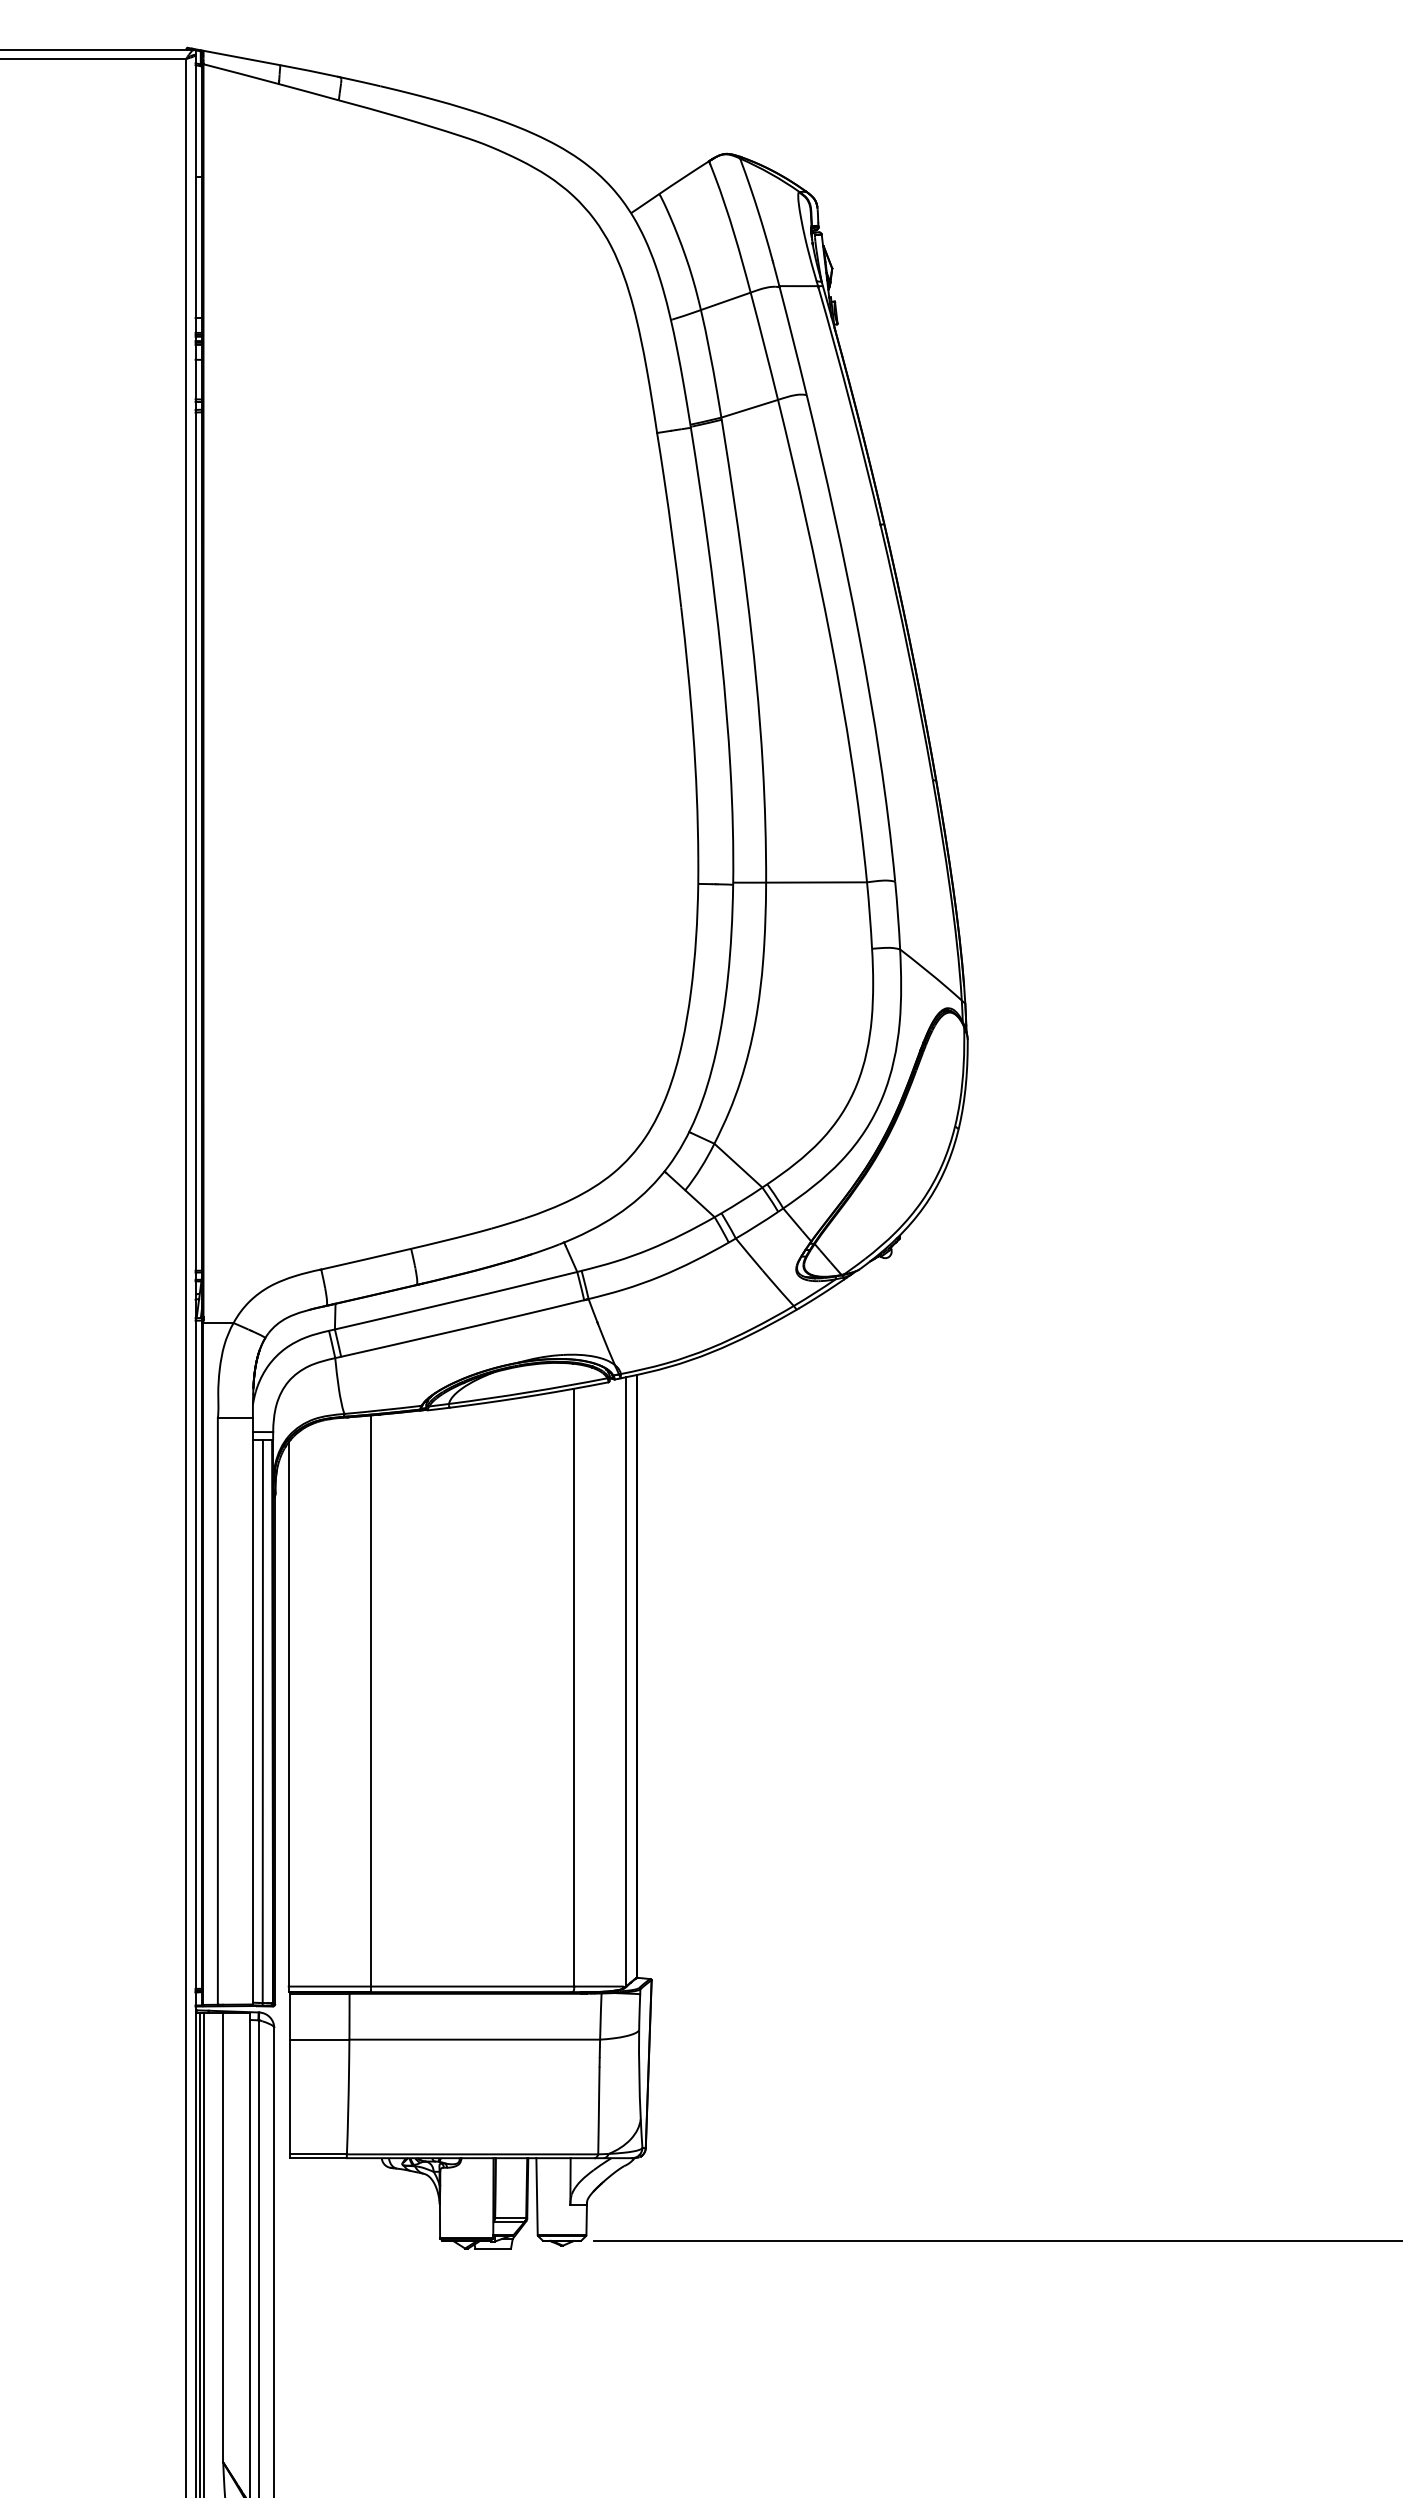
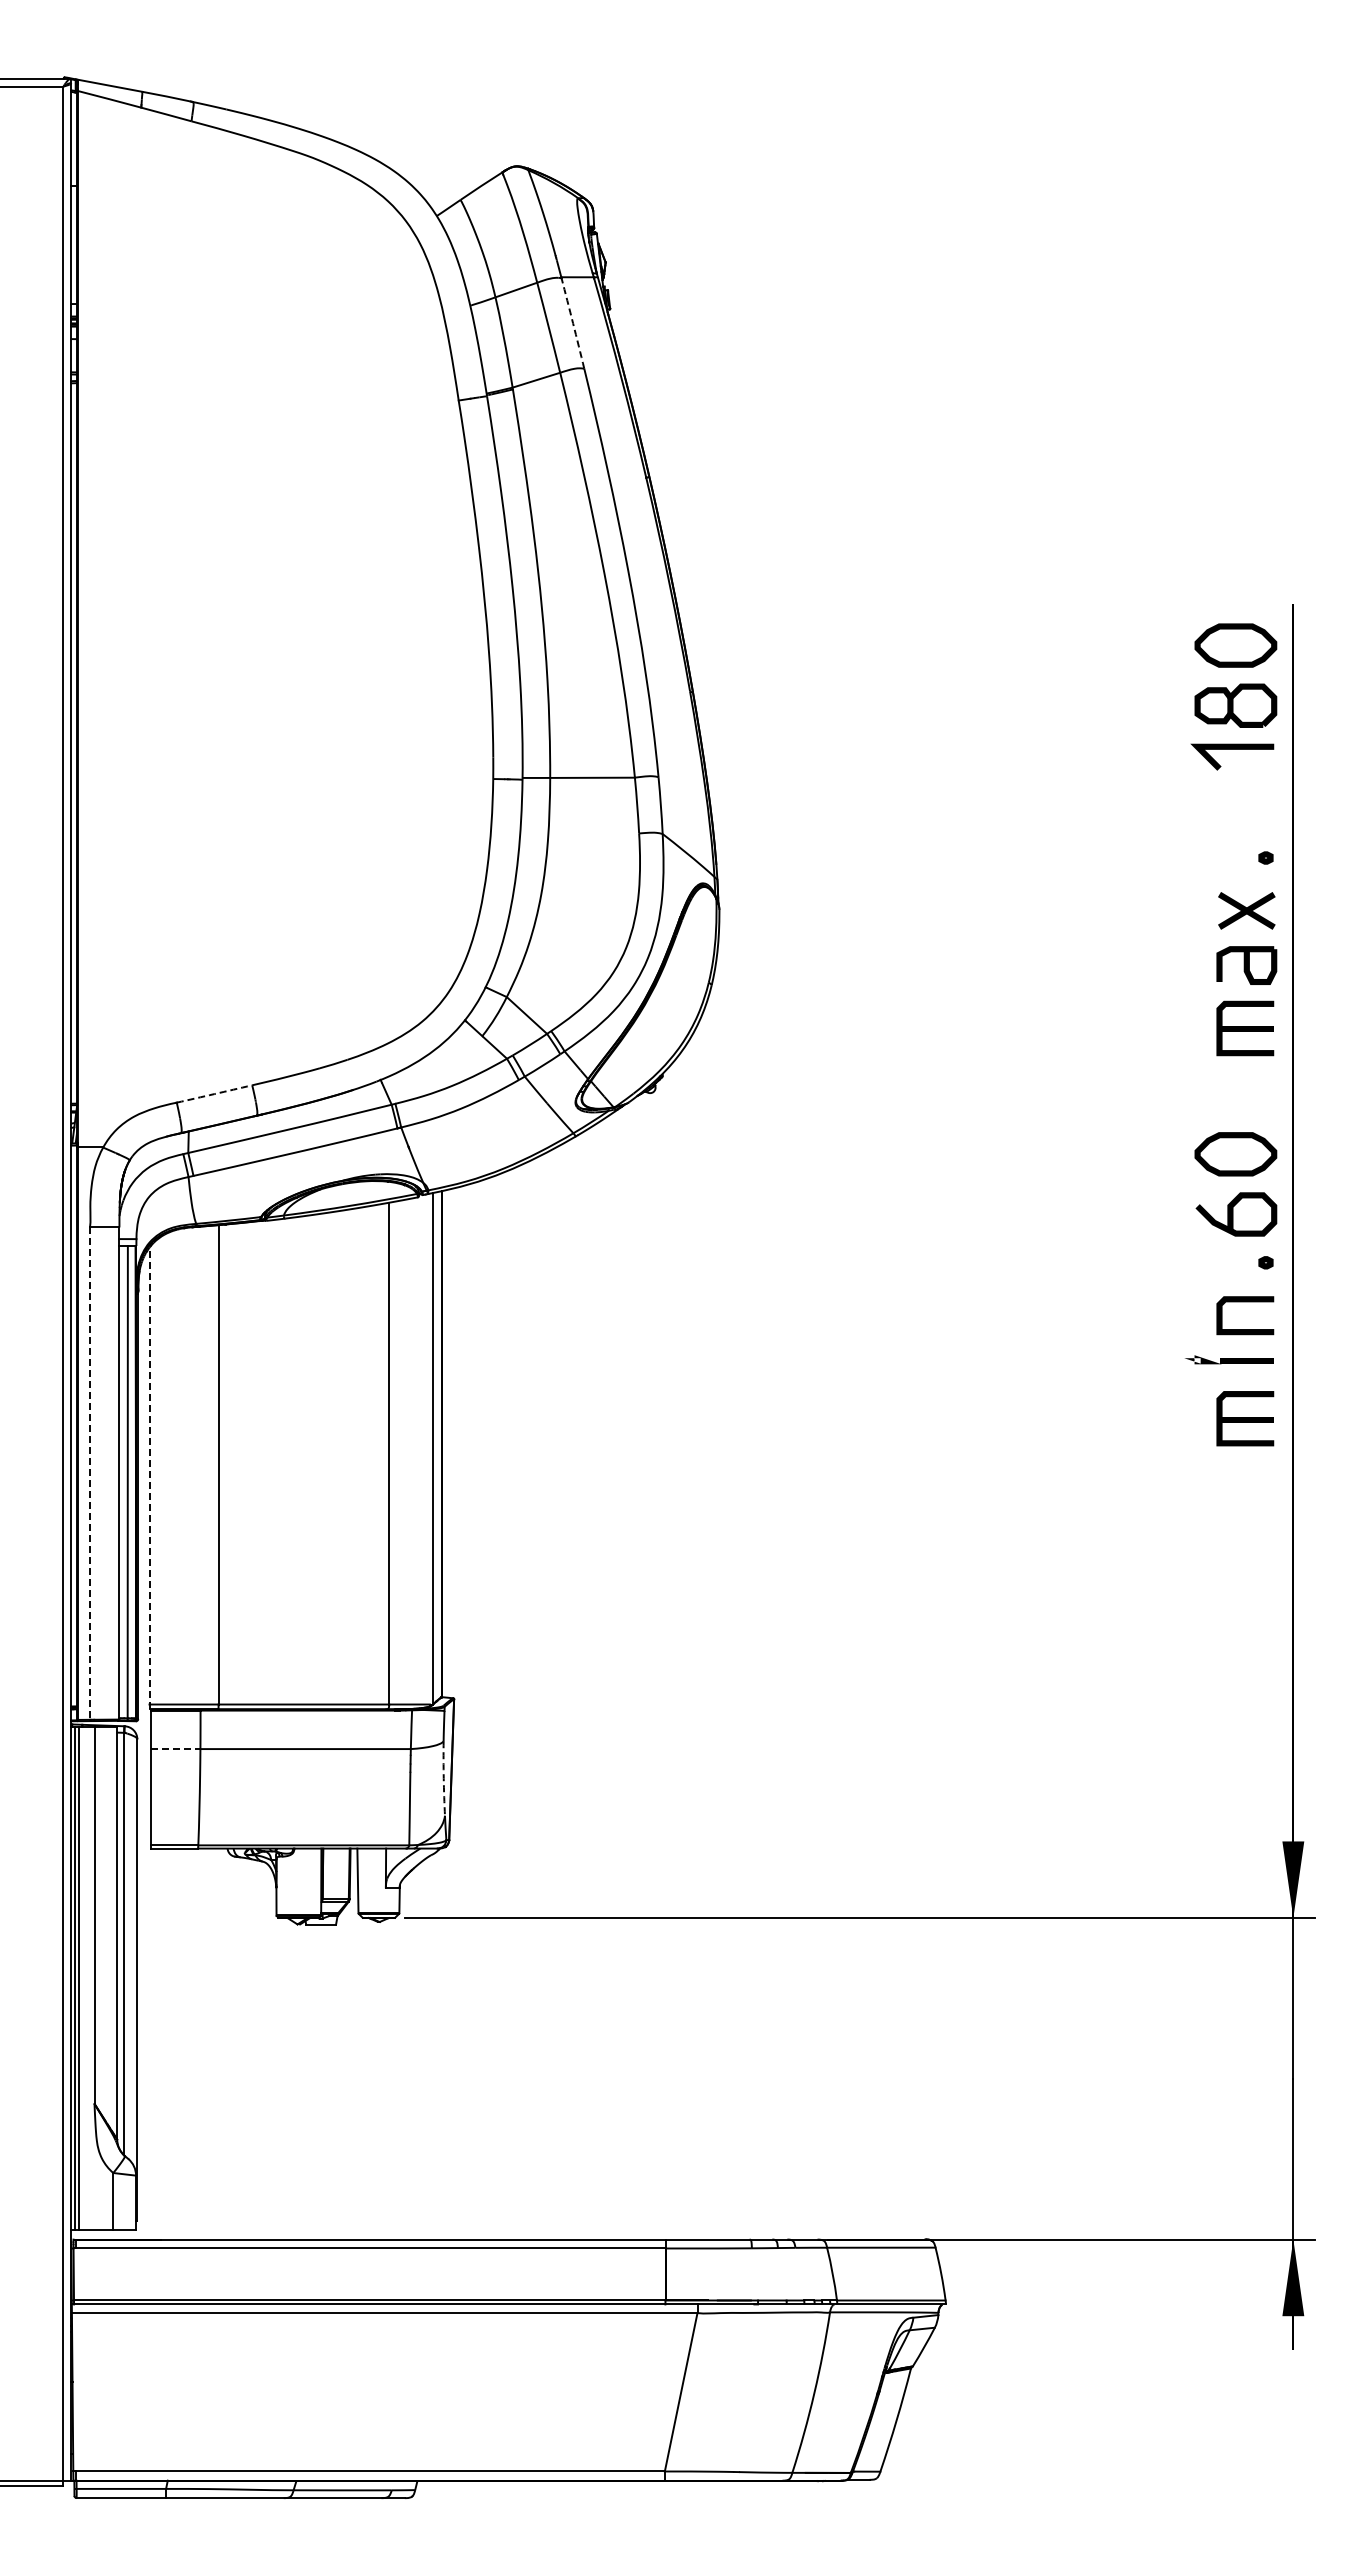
arc: (793, 341) -> (573, 323), solid -> dashed
arc: (366, 1259) -> (214, 1094), solid -> dashed
line: (218, 1712) -> (90, 1474), solid -> dashed
line: (288, 1717) -> (149, 1478), solid -> dashed
line: (319, 2040) -> (175, 1749), solid -> dashed
arc: (638, 2074) -> (443, 1778), solid -> dashed

